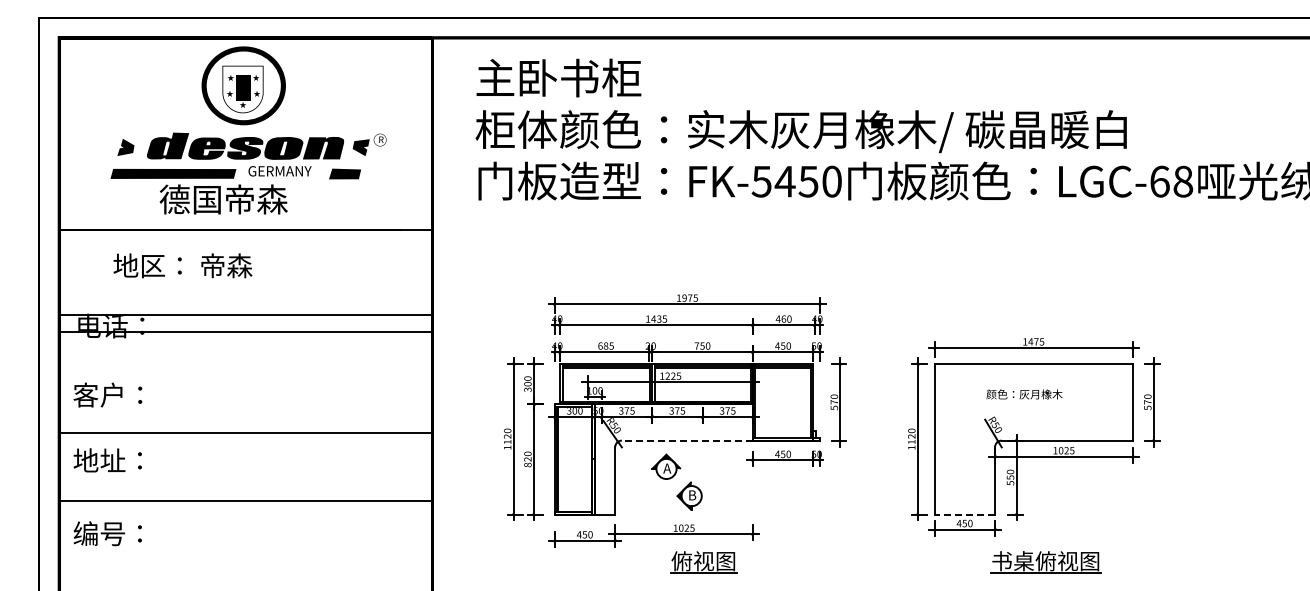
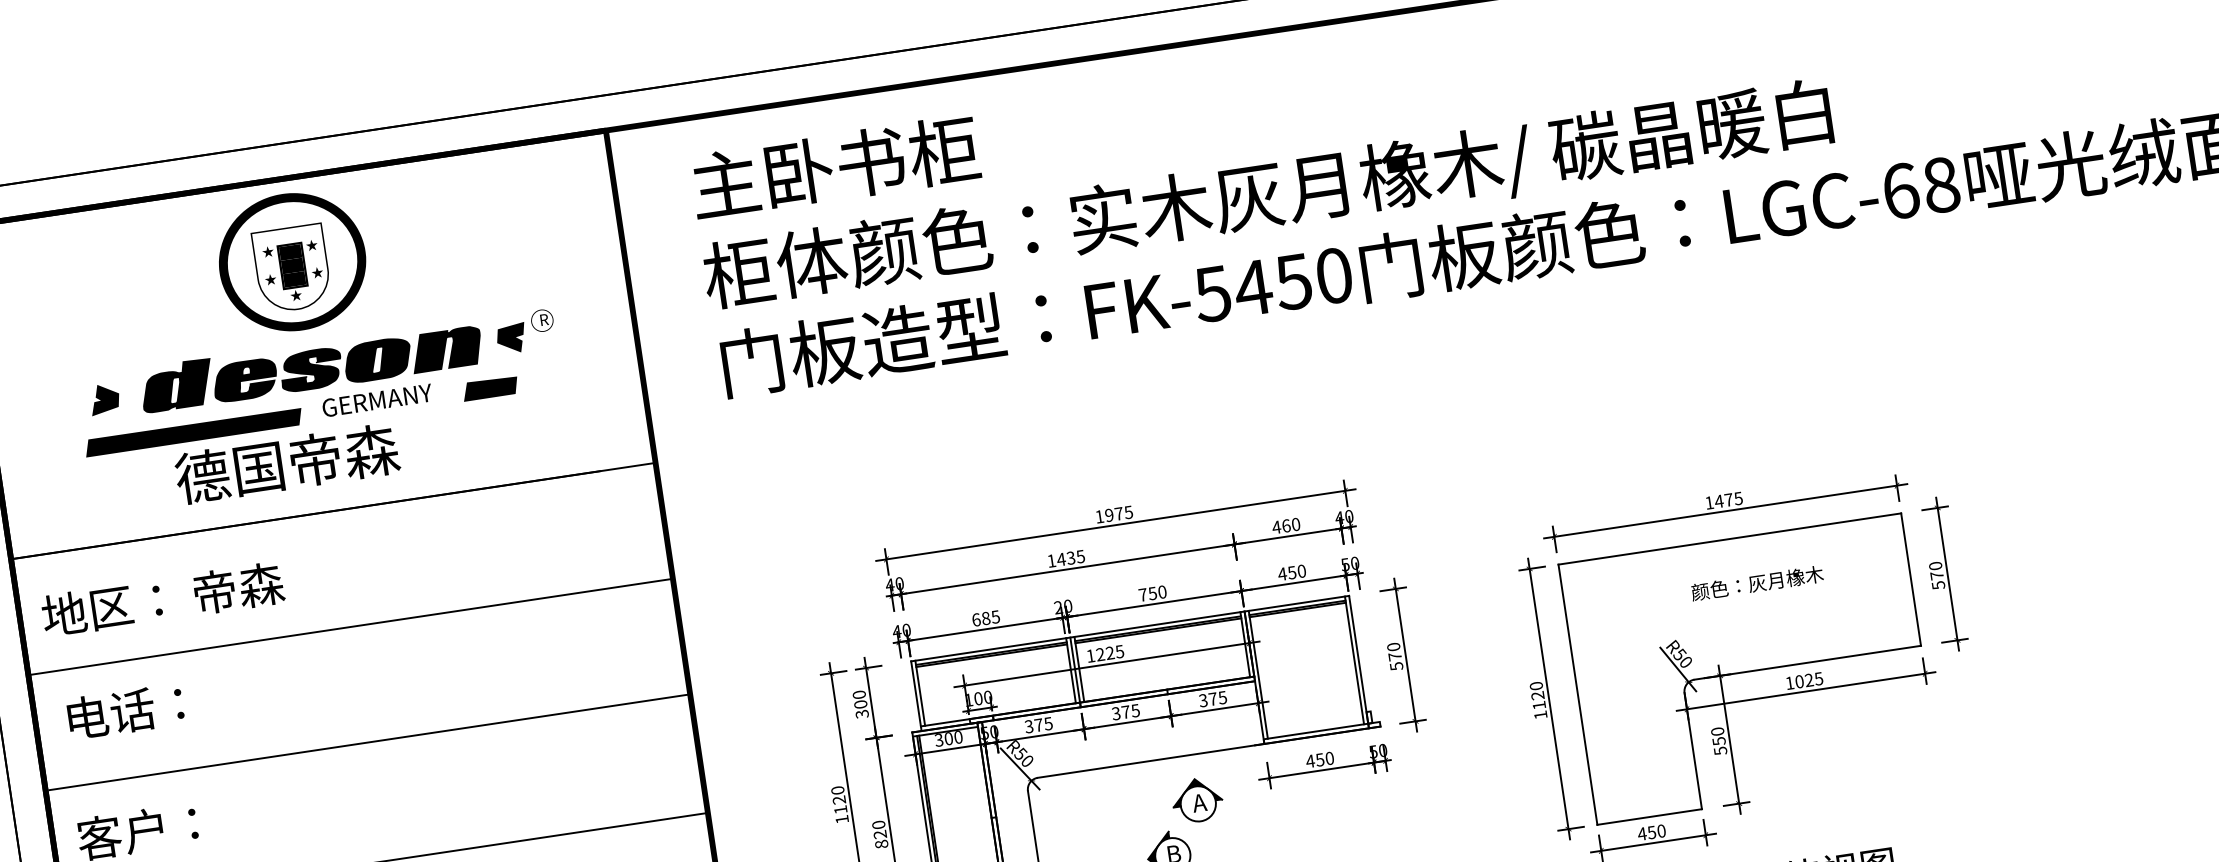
text: (182, 265) -> (162, 599), moved
line: (245, 315) -> (350, 627), moved
line: (246, 332) -> (369, 743), moved
text: (1024, 394) -> (1757, 583), moved
line: (687, 440) -> (1151, 760), dashed -> solid
part: (666, 466) -> (1197, 799), moved
line: (964, 514) -> (1649, 816), dashed -> solid

